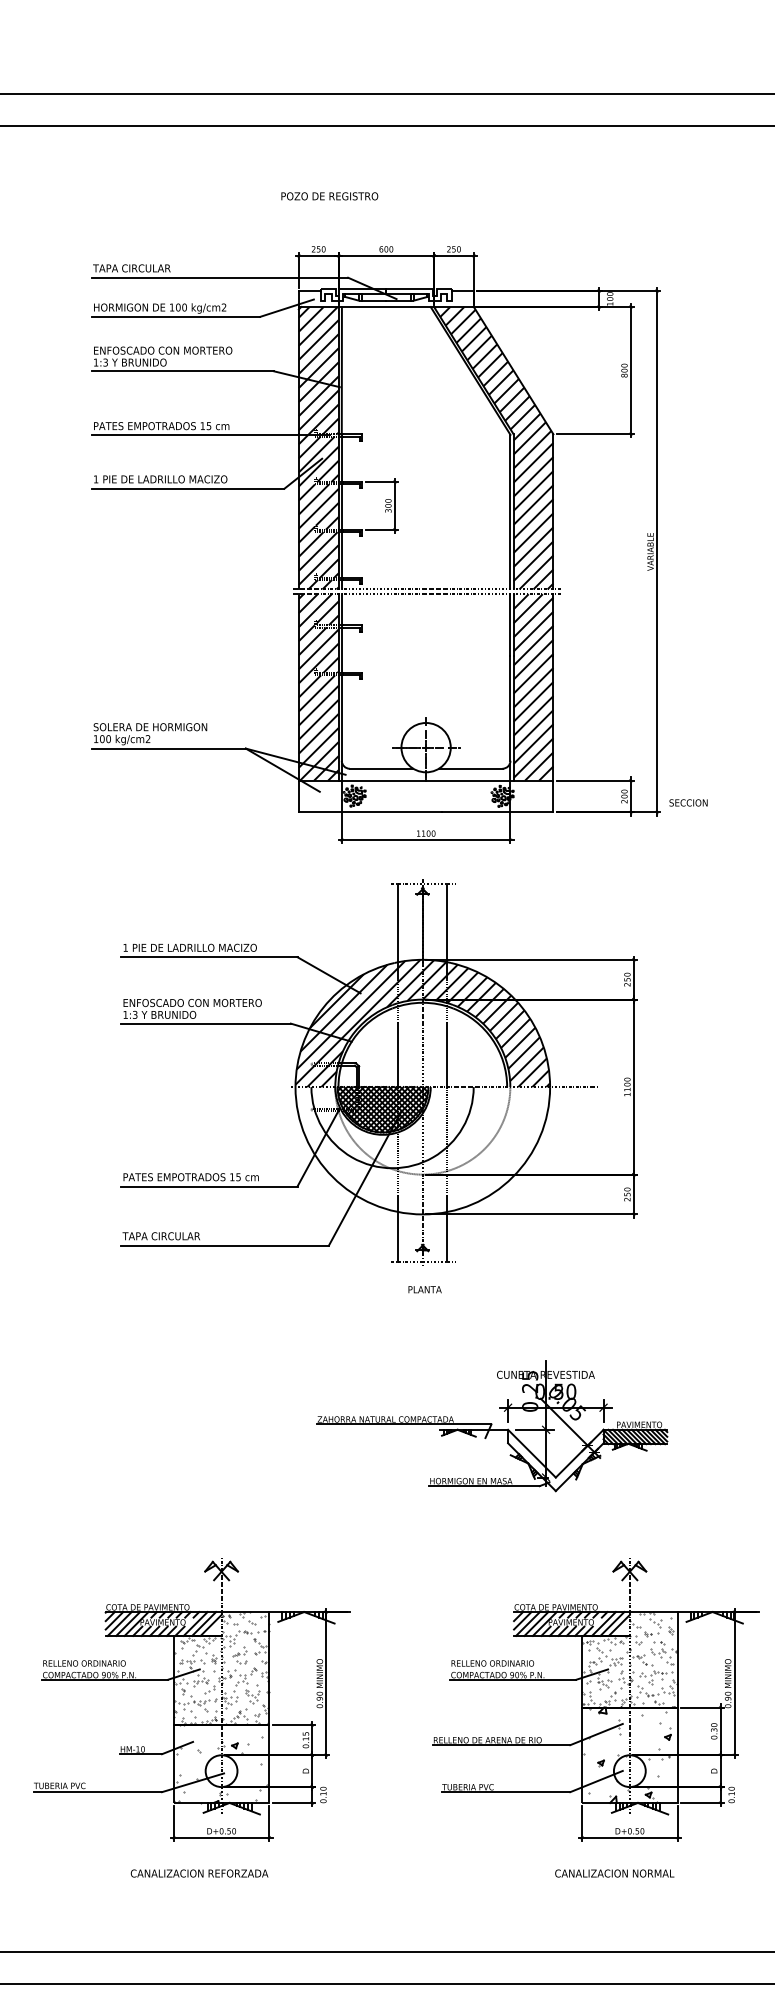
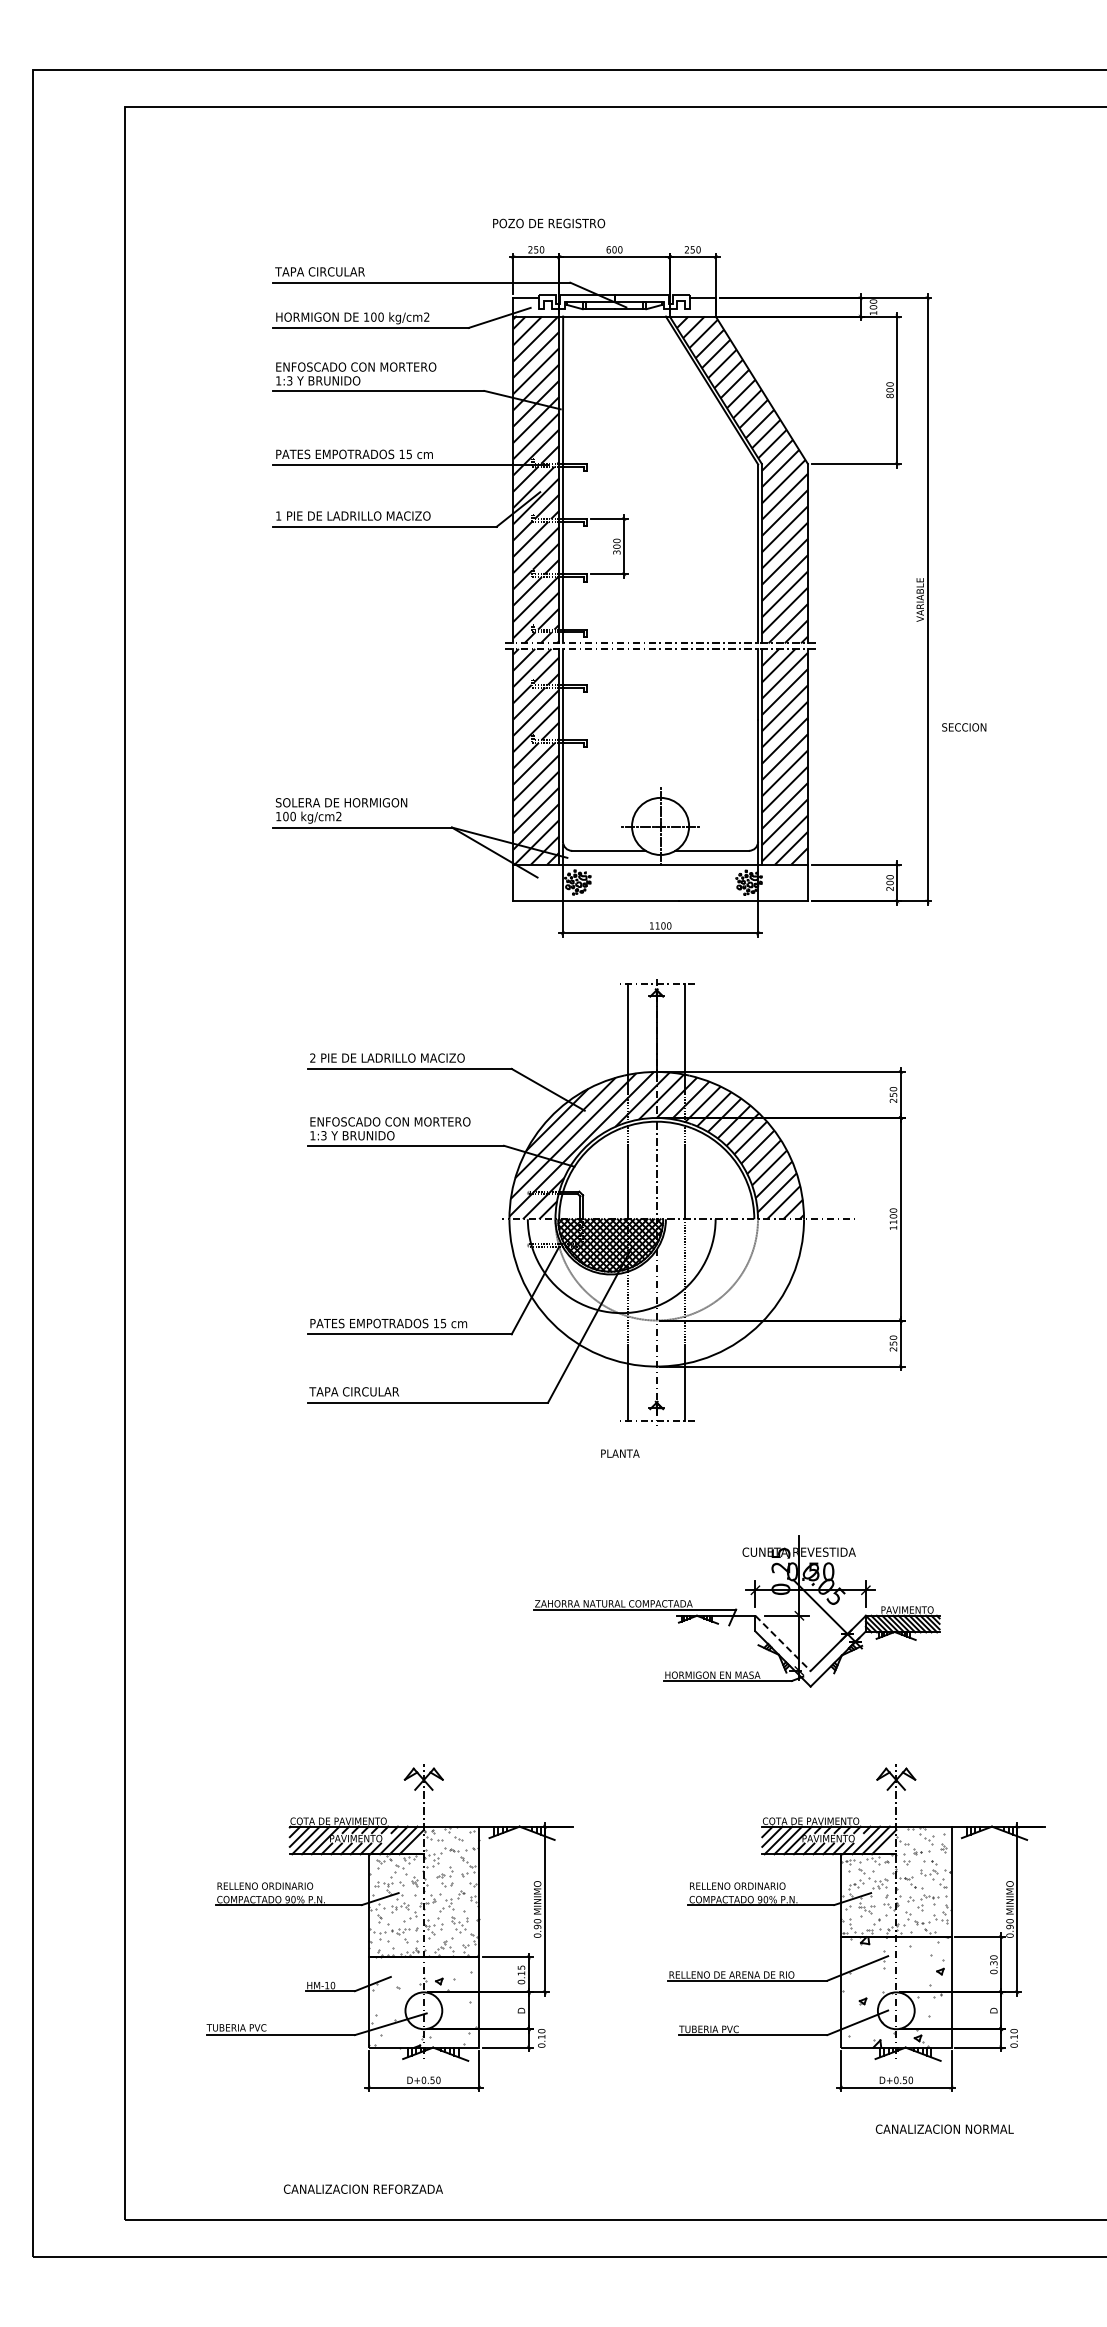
text: (330, 196) -> (549, 223), moved
text: (688, 803) -> (964, 727), moved
text: (125, 947) -> (312, 1057), 1 -> 2
text: (425, 1289) -> (620, 1453), moved
line: (532, 1453) -> (783, 1643), solid -> dashed
text: (198, 1872) -> (362, 2188), moved
text: (614, 1872) -> (944, 2128), moved

